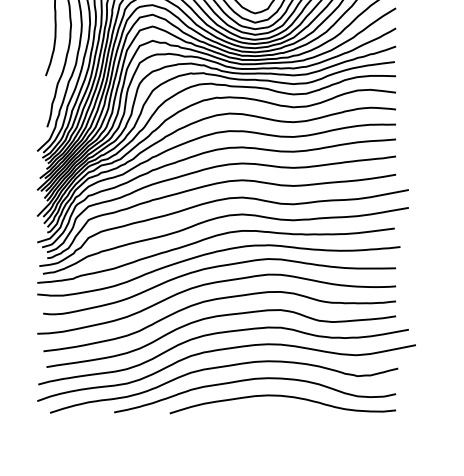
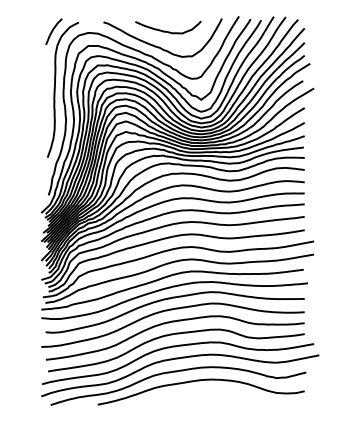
curve: (282, 397) -> (221, 393), removed

